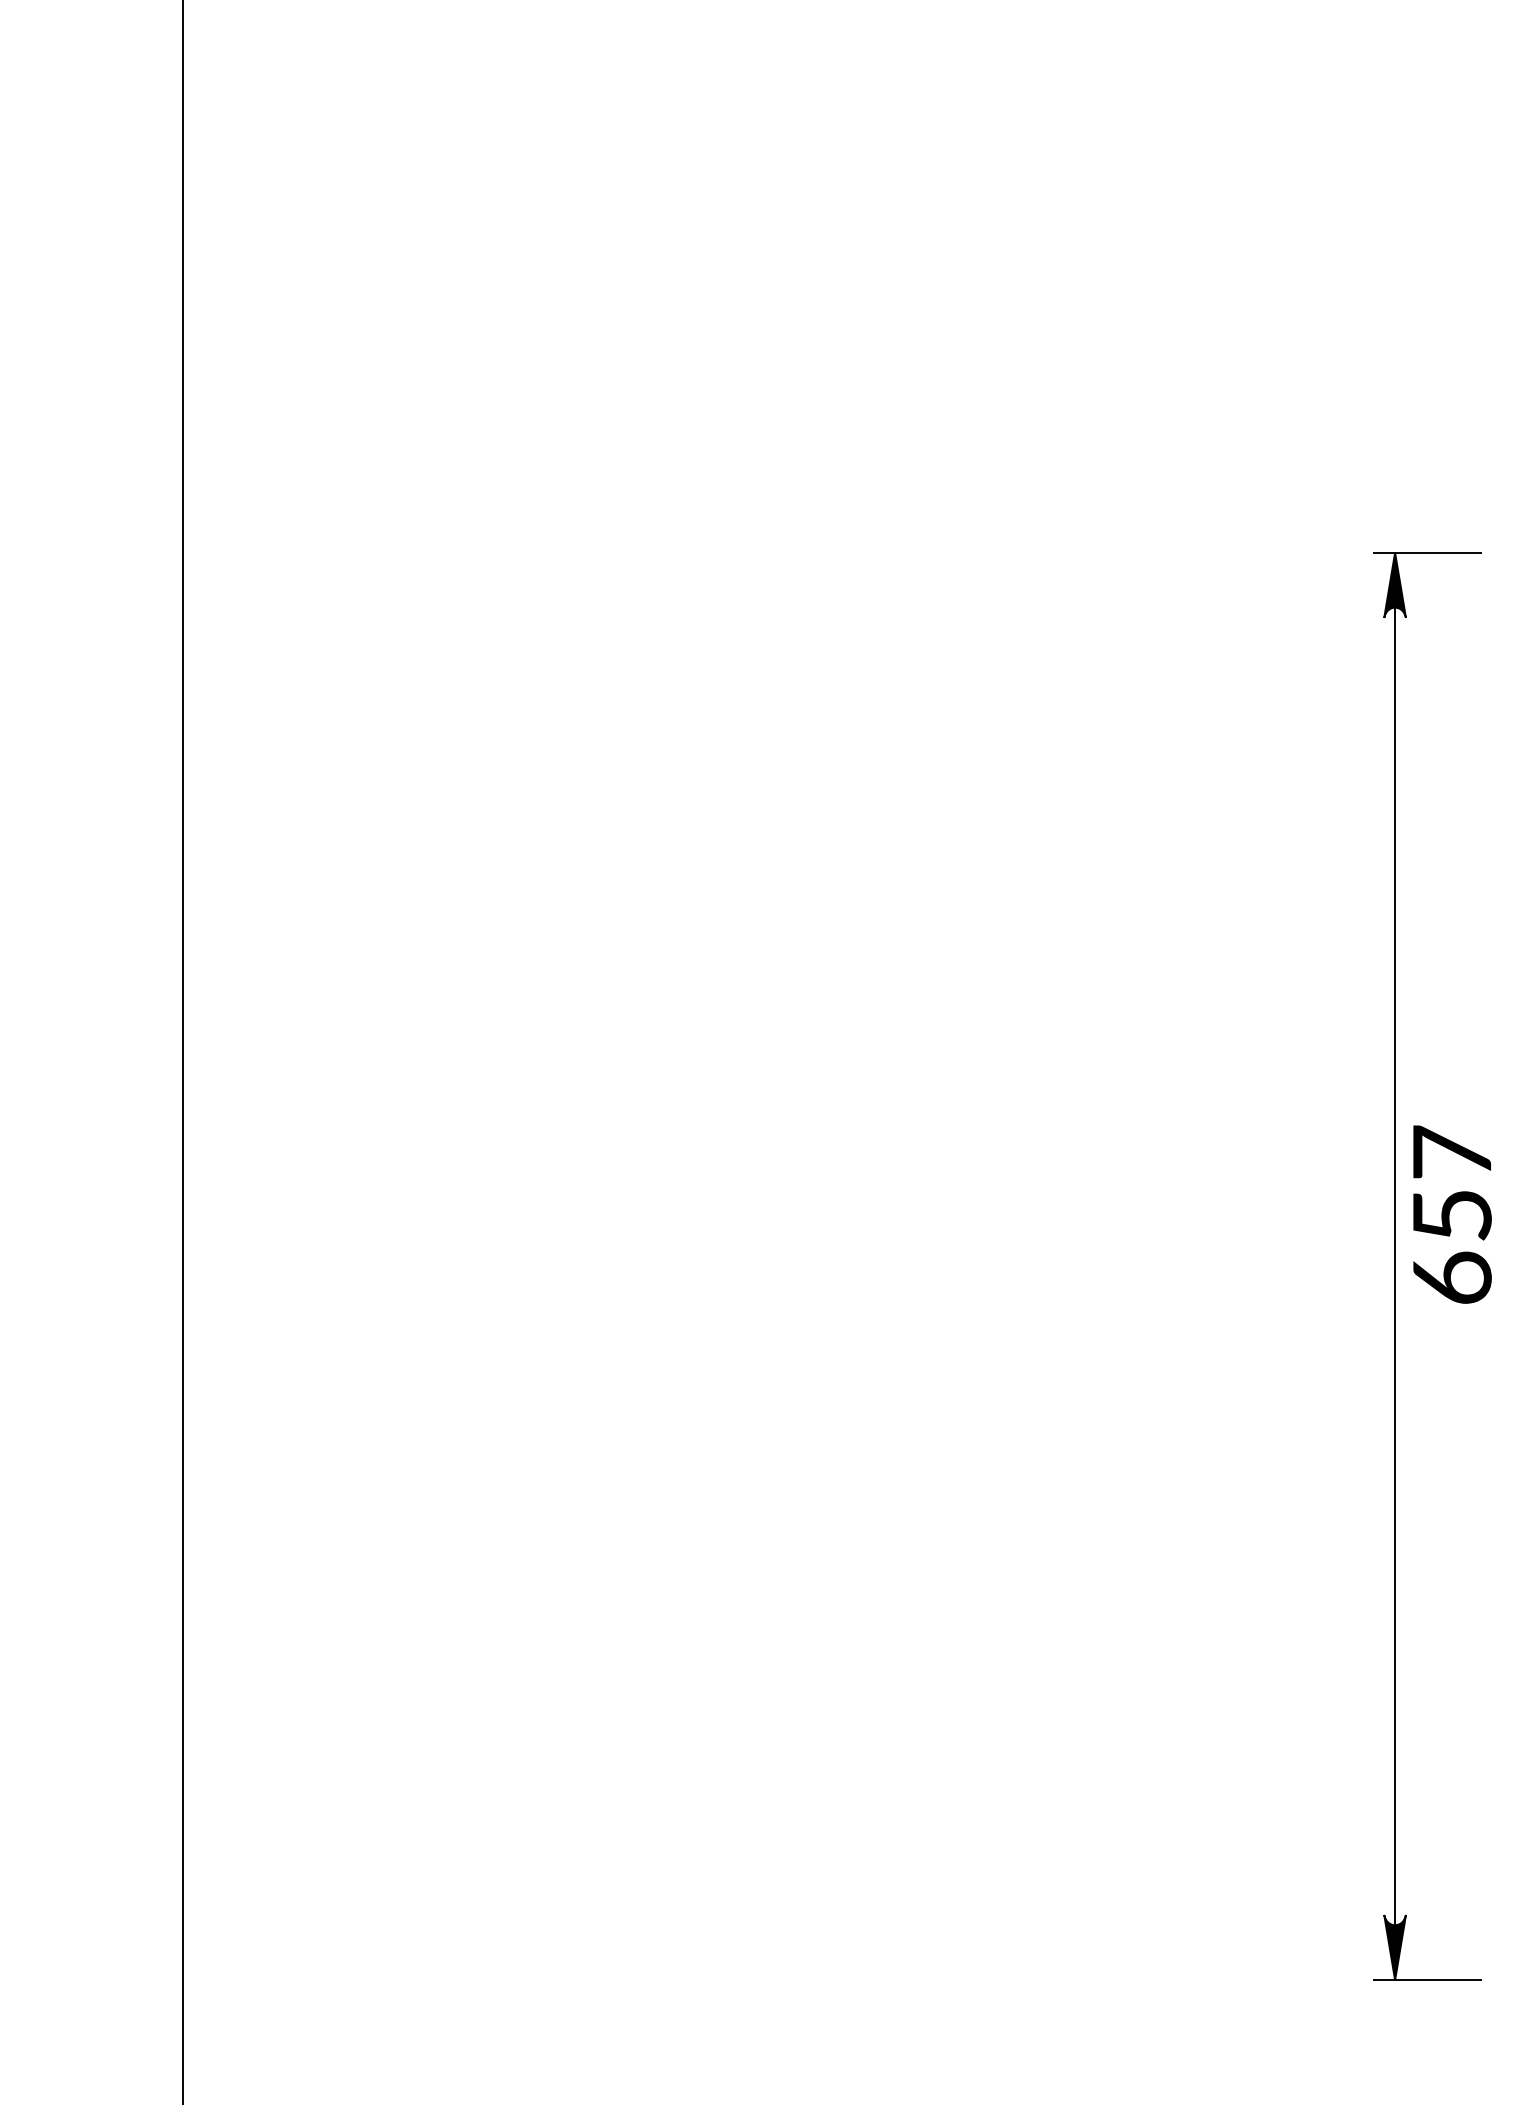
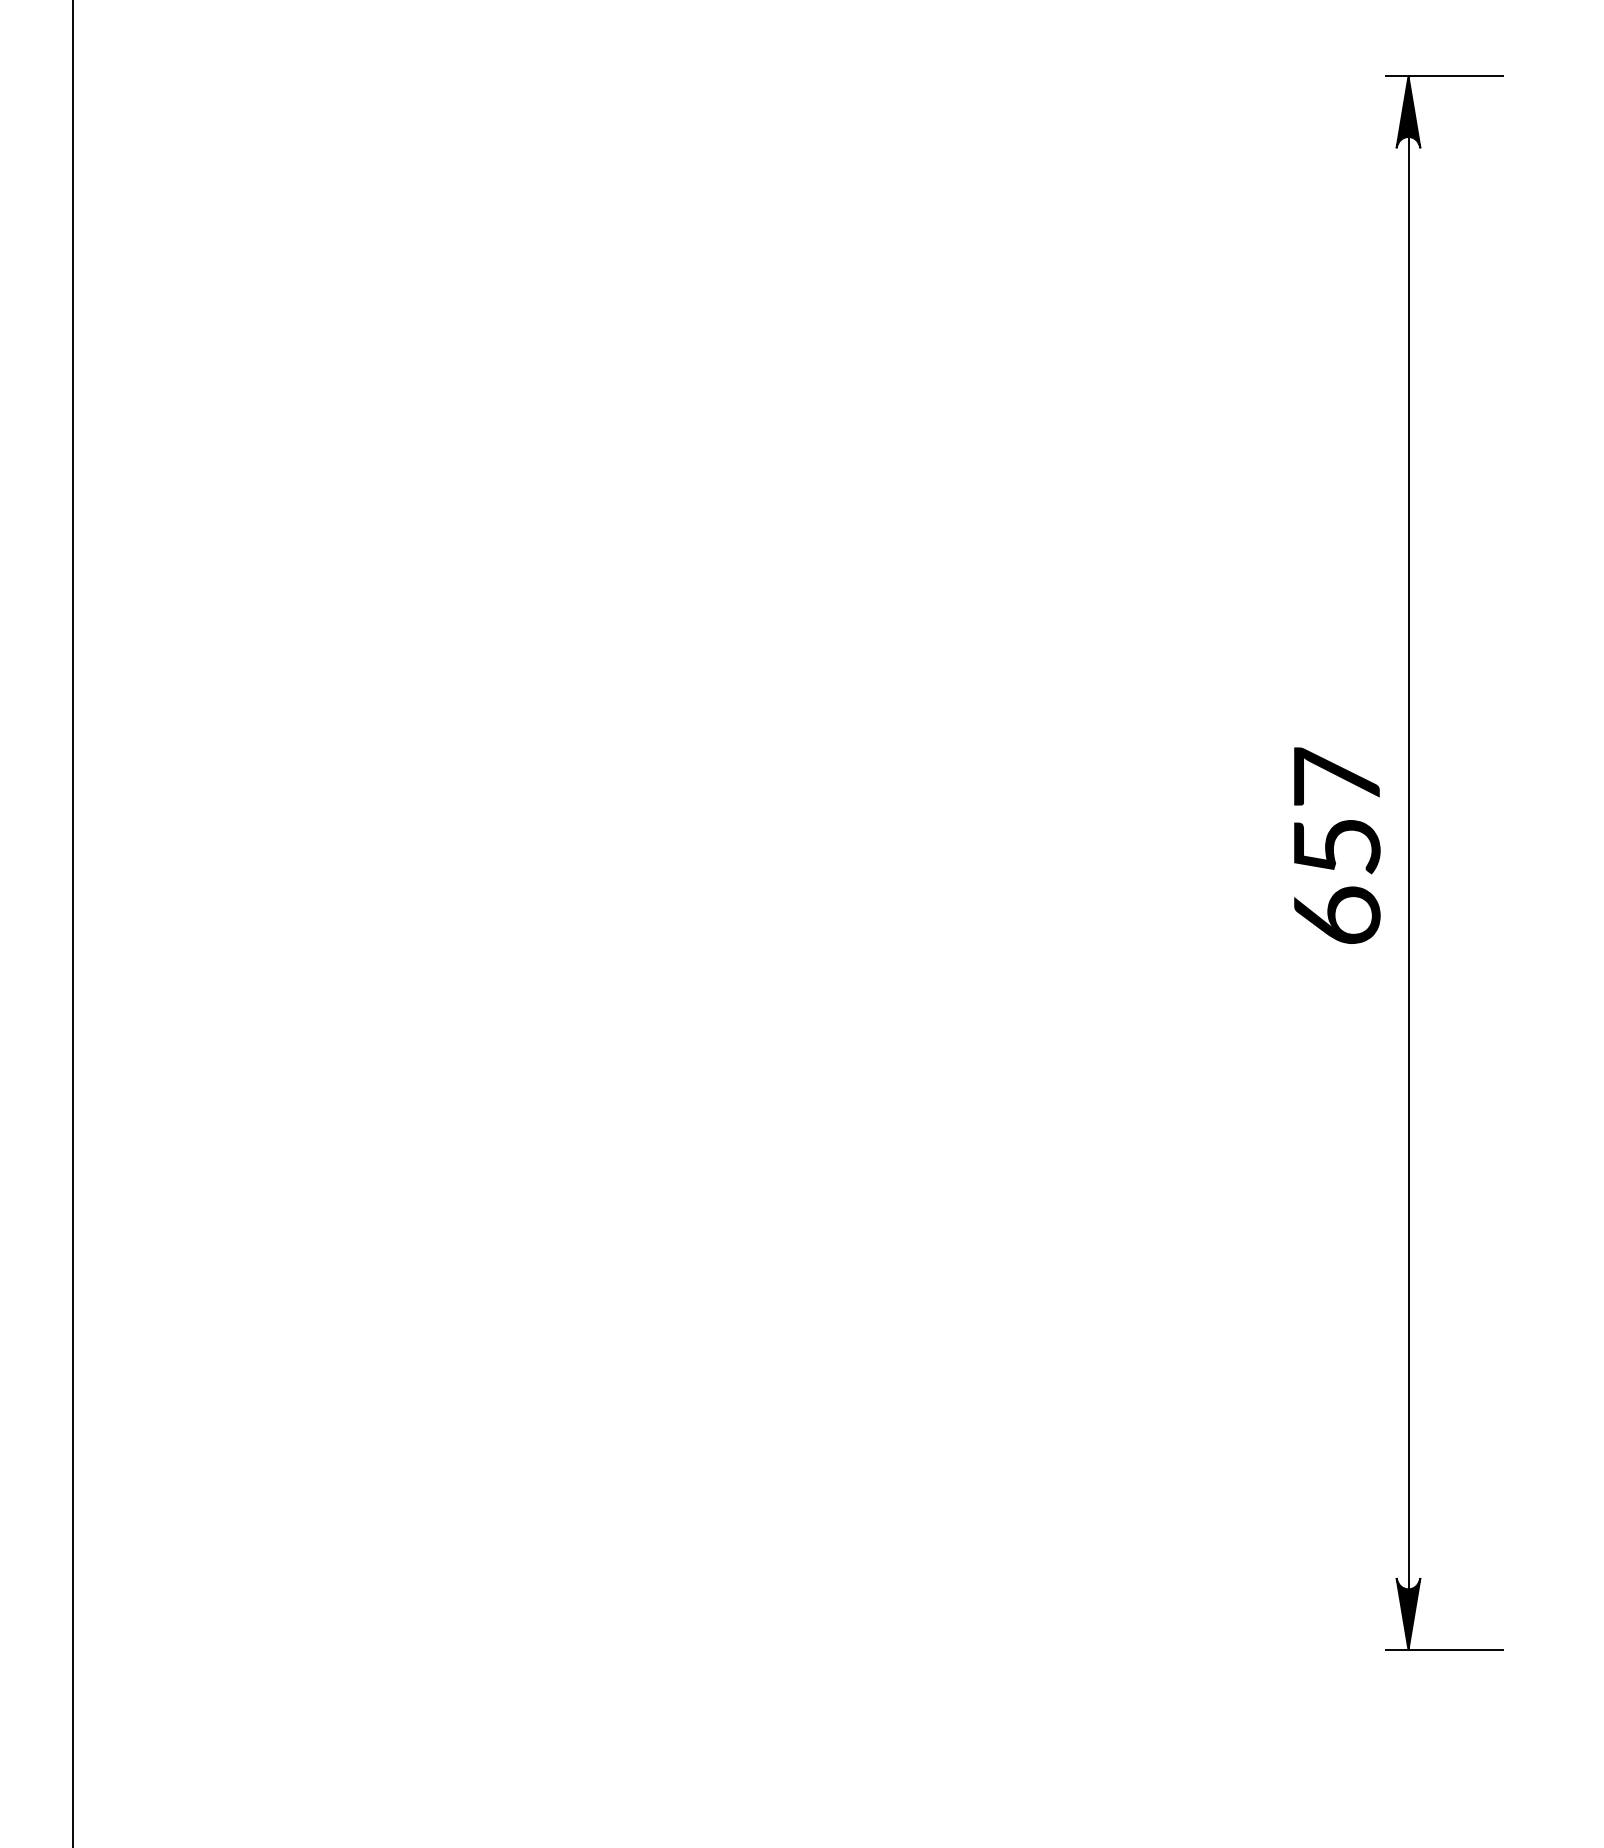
text: (1452, 1214) -> (1337, 845), moved

